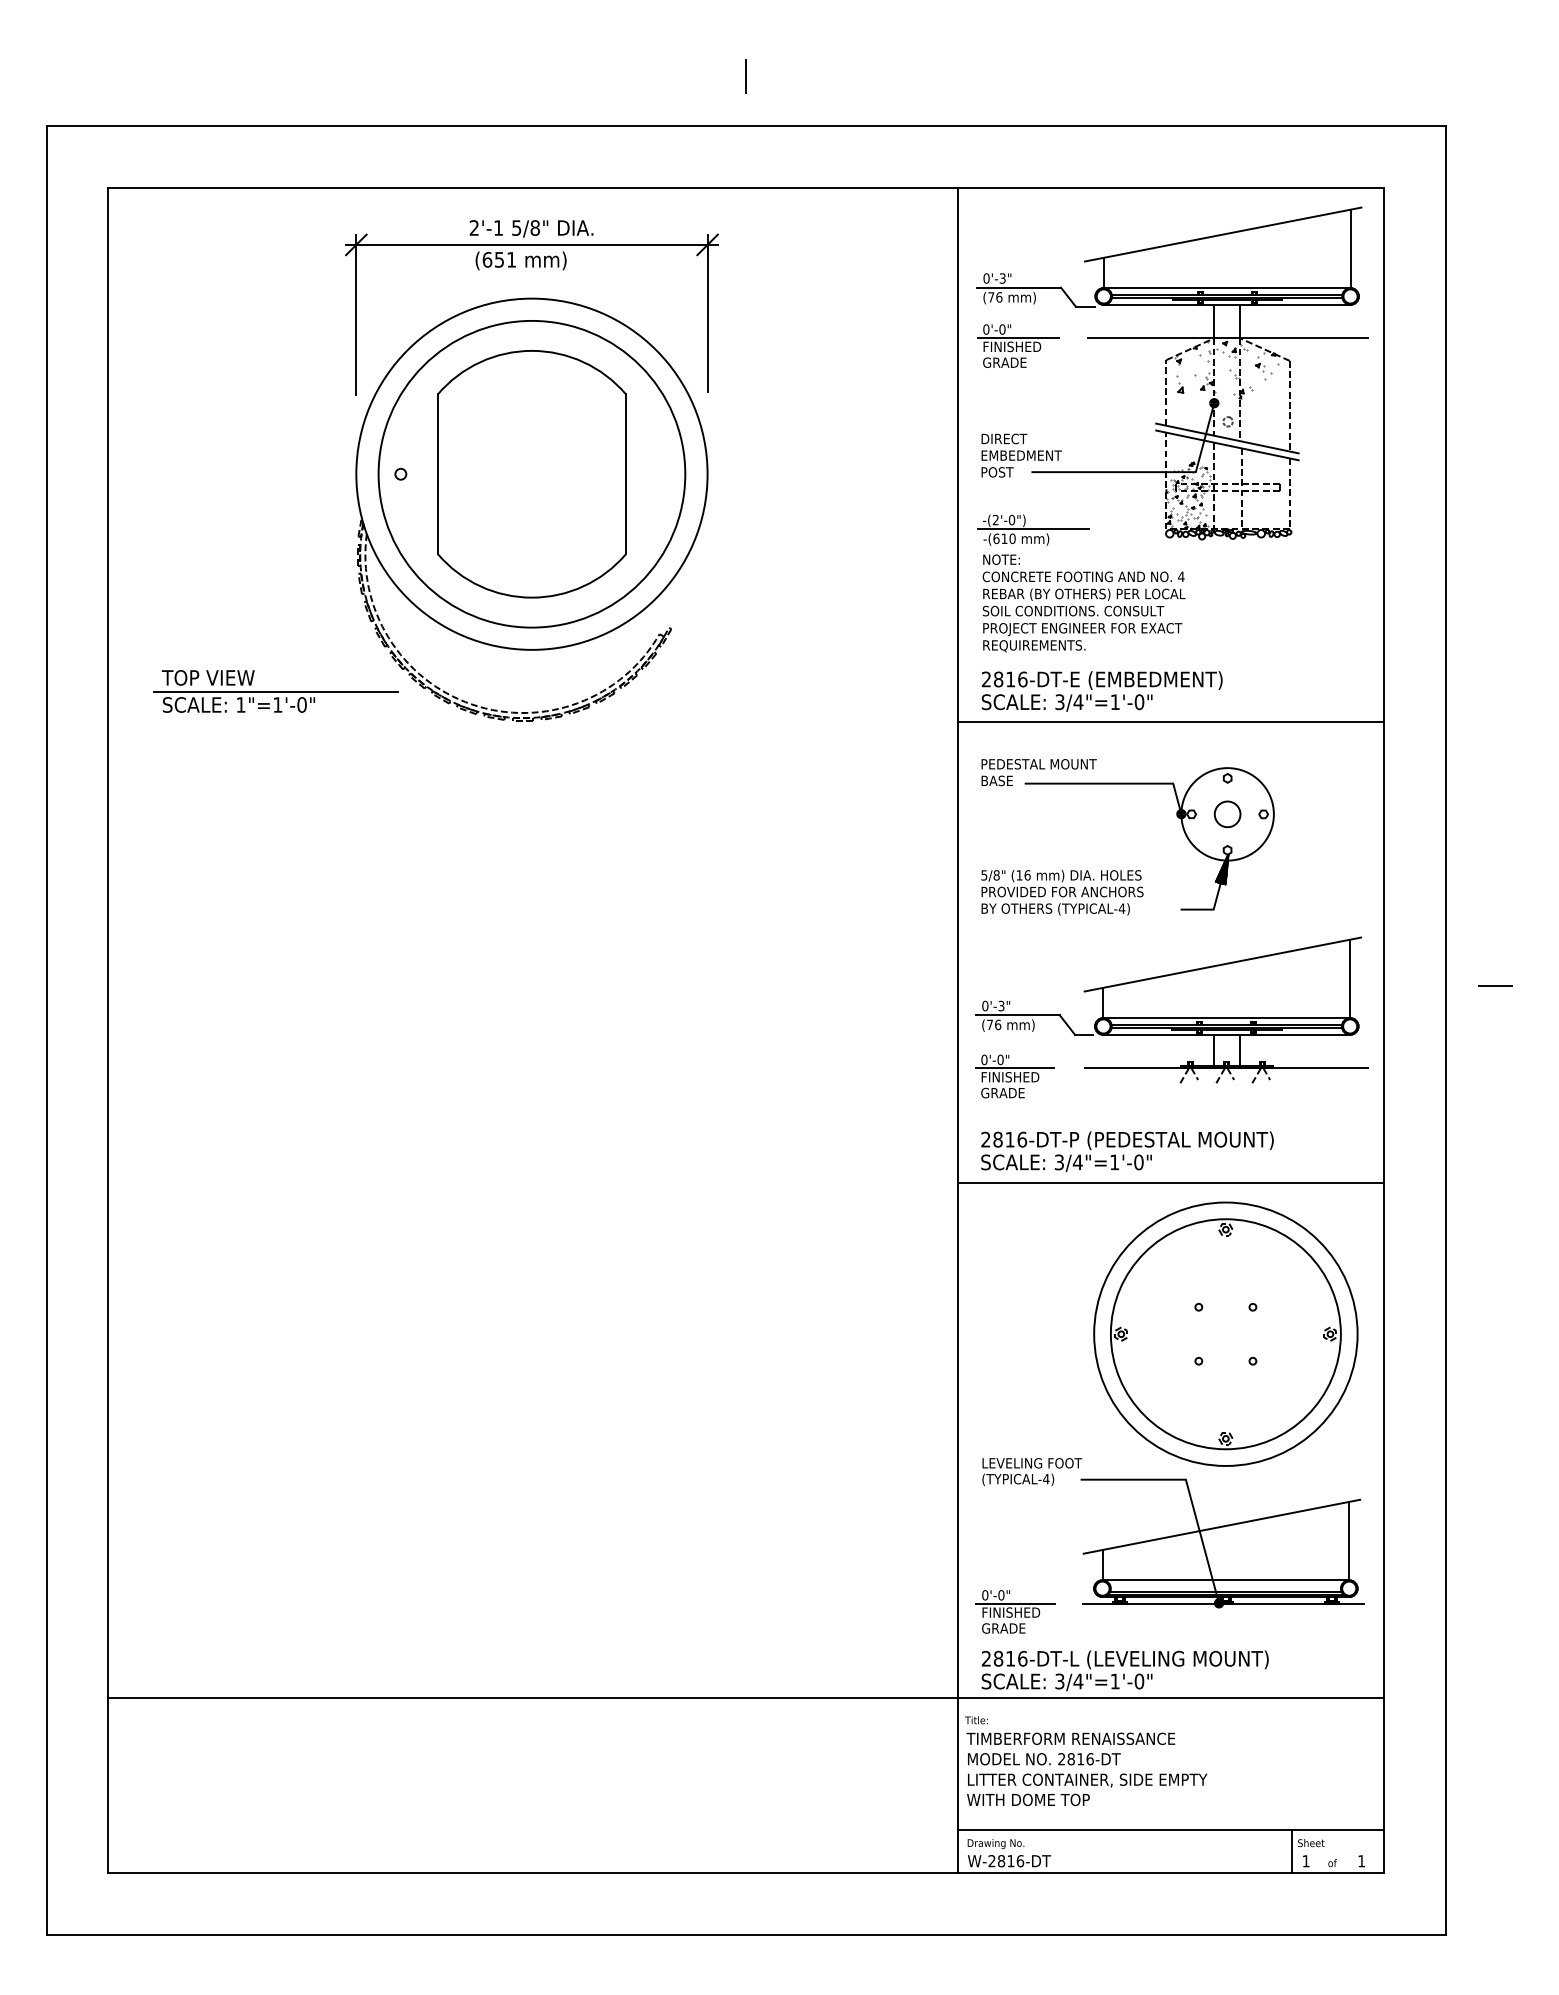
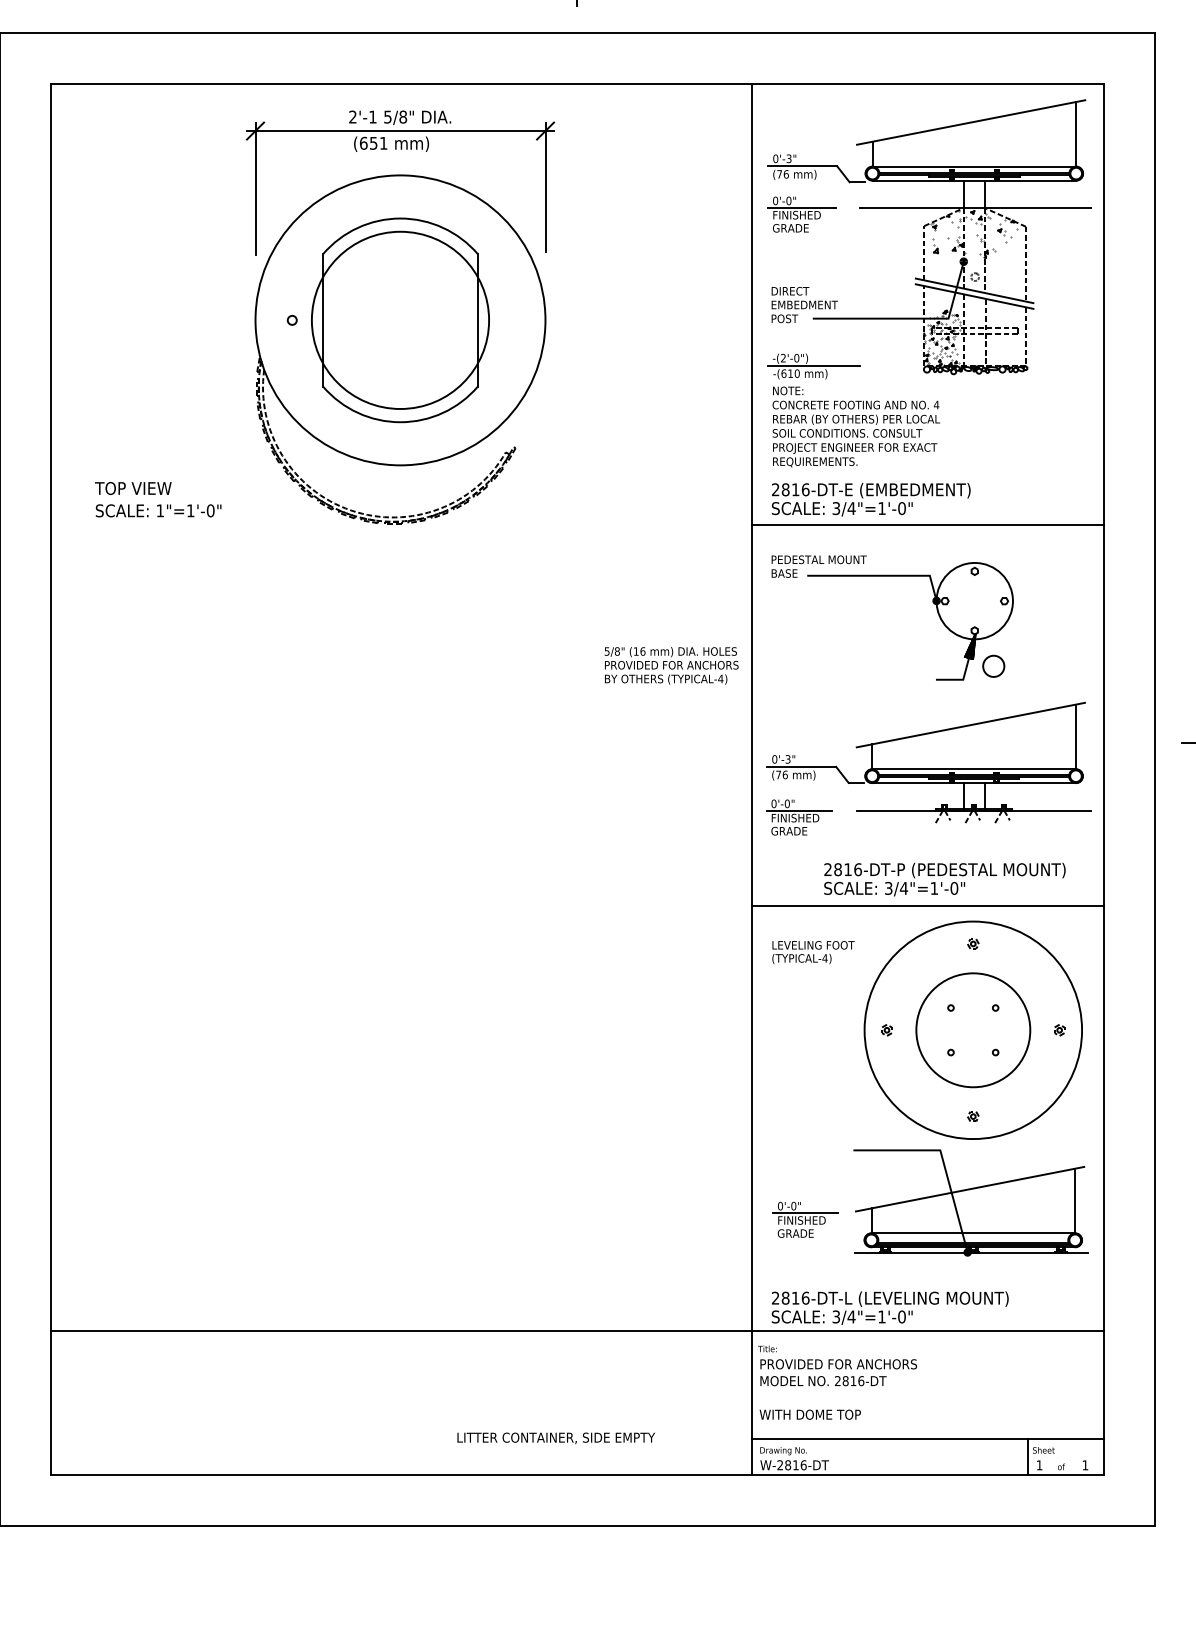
circle: (531, 473) -> (400, 319), size x0.7
line: (275, 691) -> (188, 499), removed
circle: (1227, 814) -> (993, 666), moved
text: (1062, 892) -> (671, 665), moved
text: (1127, 1151) -> (944, 879), moved
circle: (1225, 1334) -> (973, 1030), size x0.6
text: (1032, 1472) -> (813, 952), moved
part: (1015, 1611) -> (805, 1219), moved
text: (1070, 1738) -> (845, 1364), TIMBERFORM RENAISSANCE -> PROVIDED FOR ANCHORS
text: (1087, 1780) -> (556, 1438), moved

